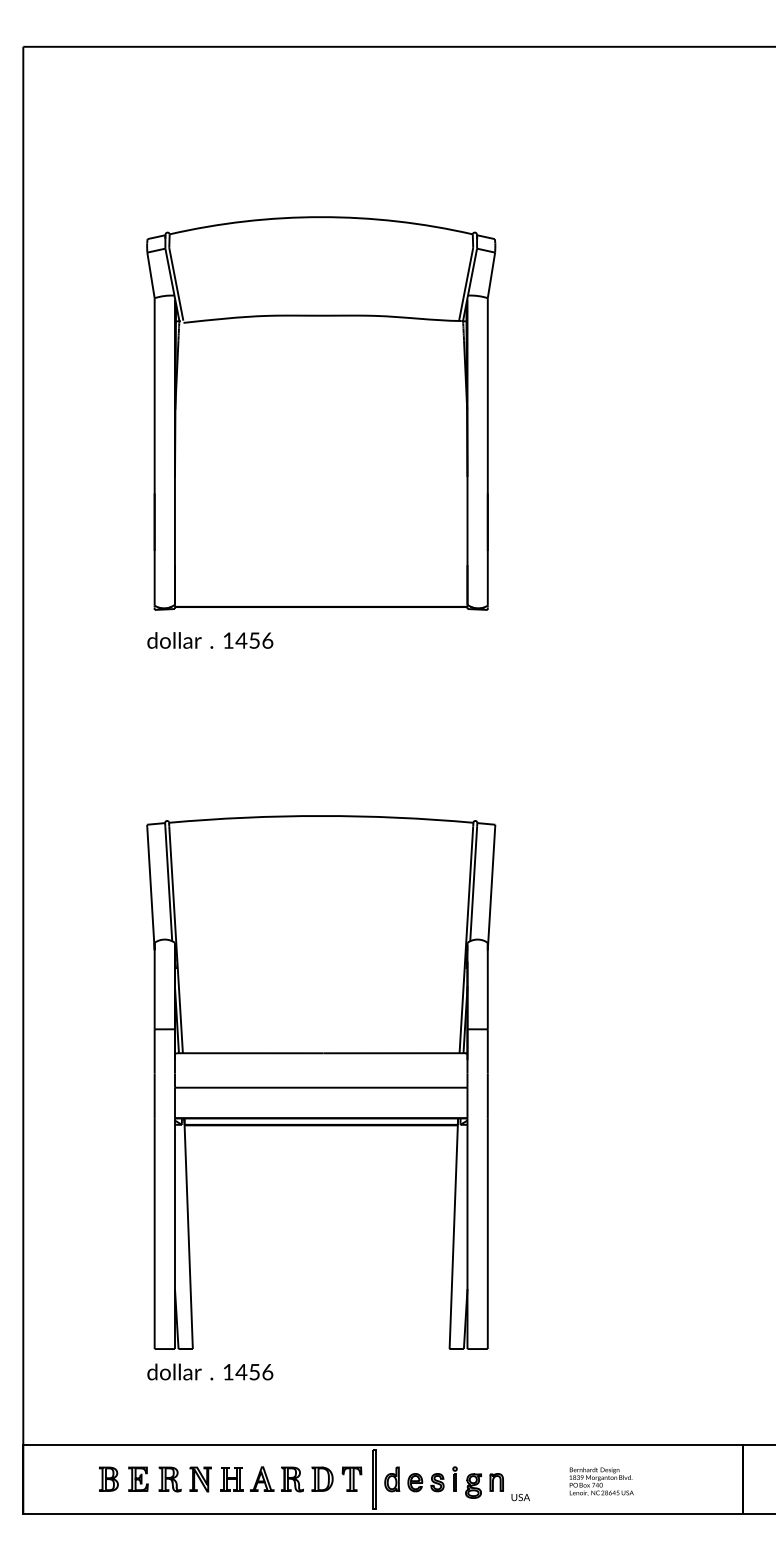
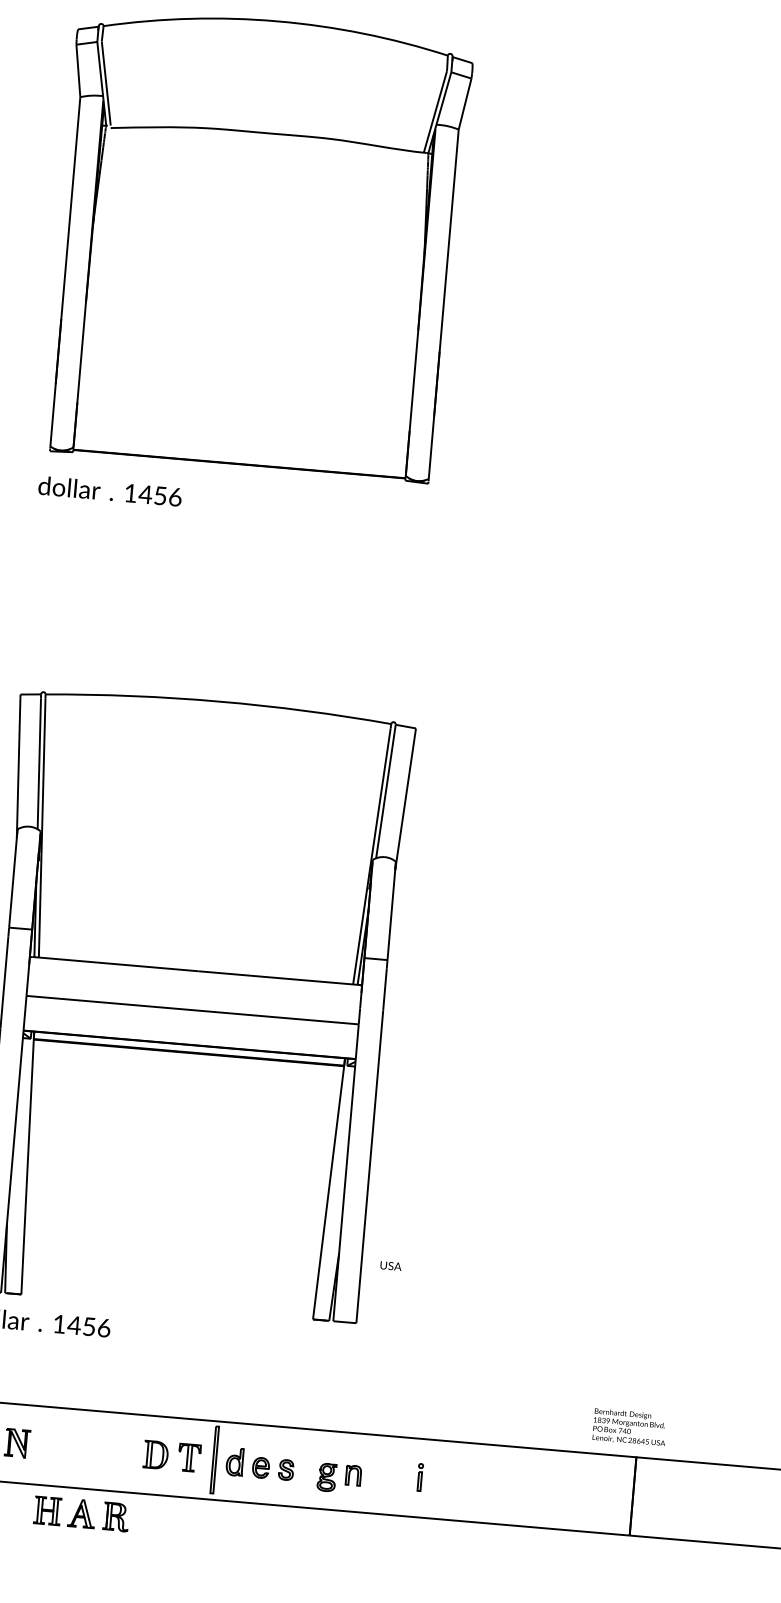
part: (454, 1478) -> (419, 1476), moved
part: (261, 1479) -> (81, 1514), moved
text: (601, 1481) -> (629, 1427), moved
text: (520, 1497) -> (390, 1266), moved

